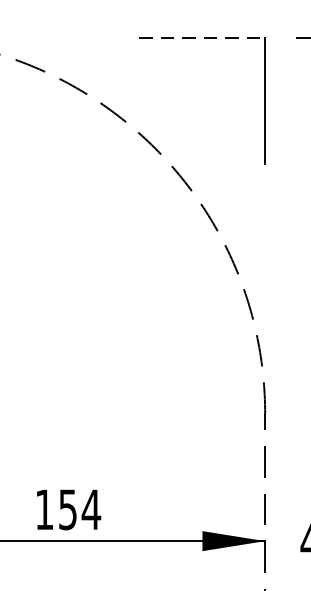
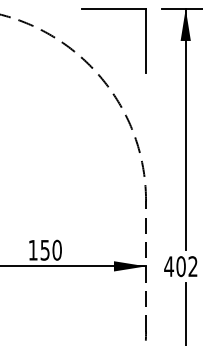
line: (203, 37) -> (114, 8), dashed -> solid
text: (92, 508) -> (57, 249), 154 -> 150

